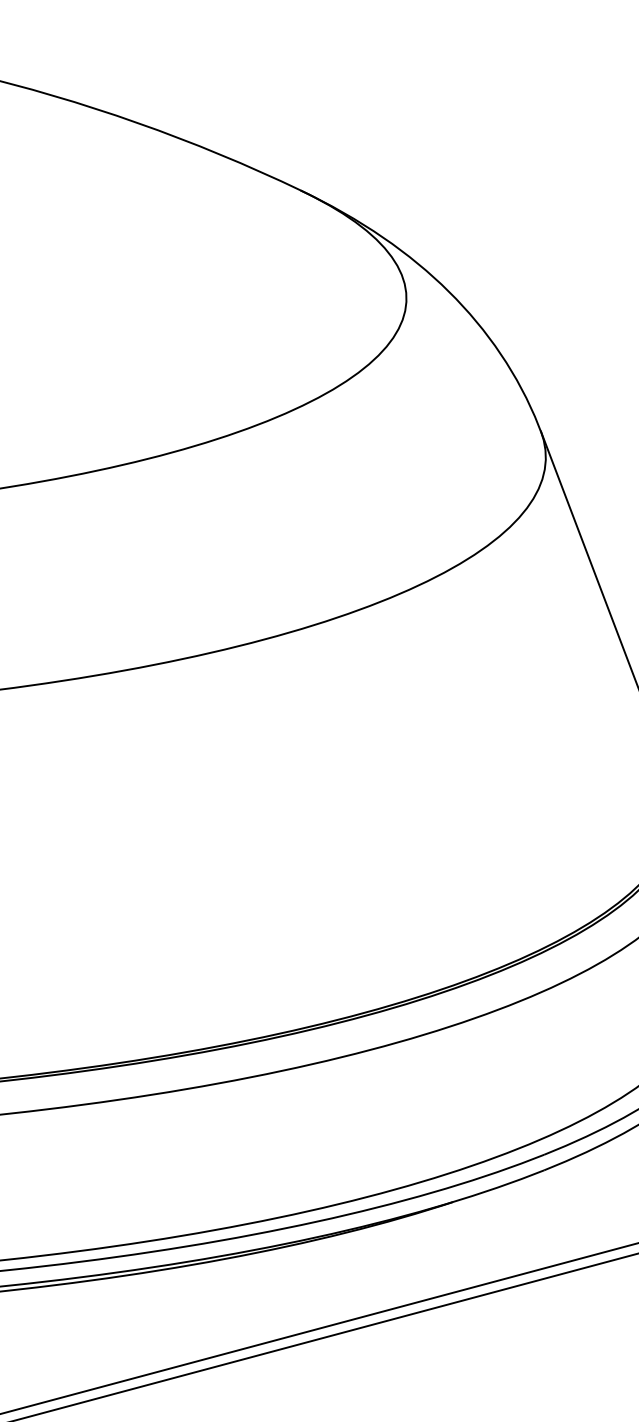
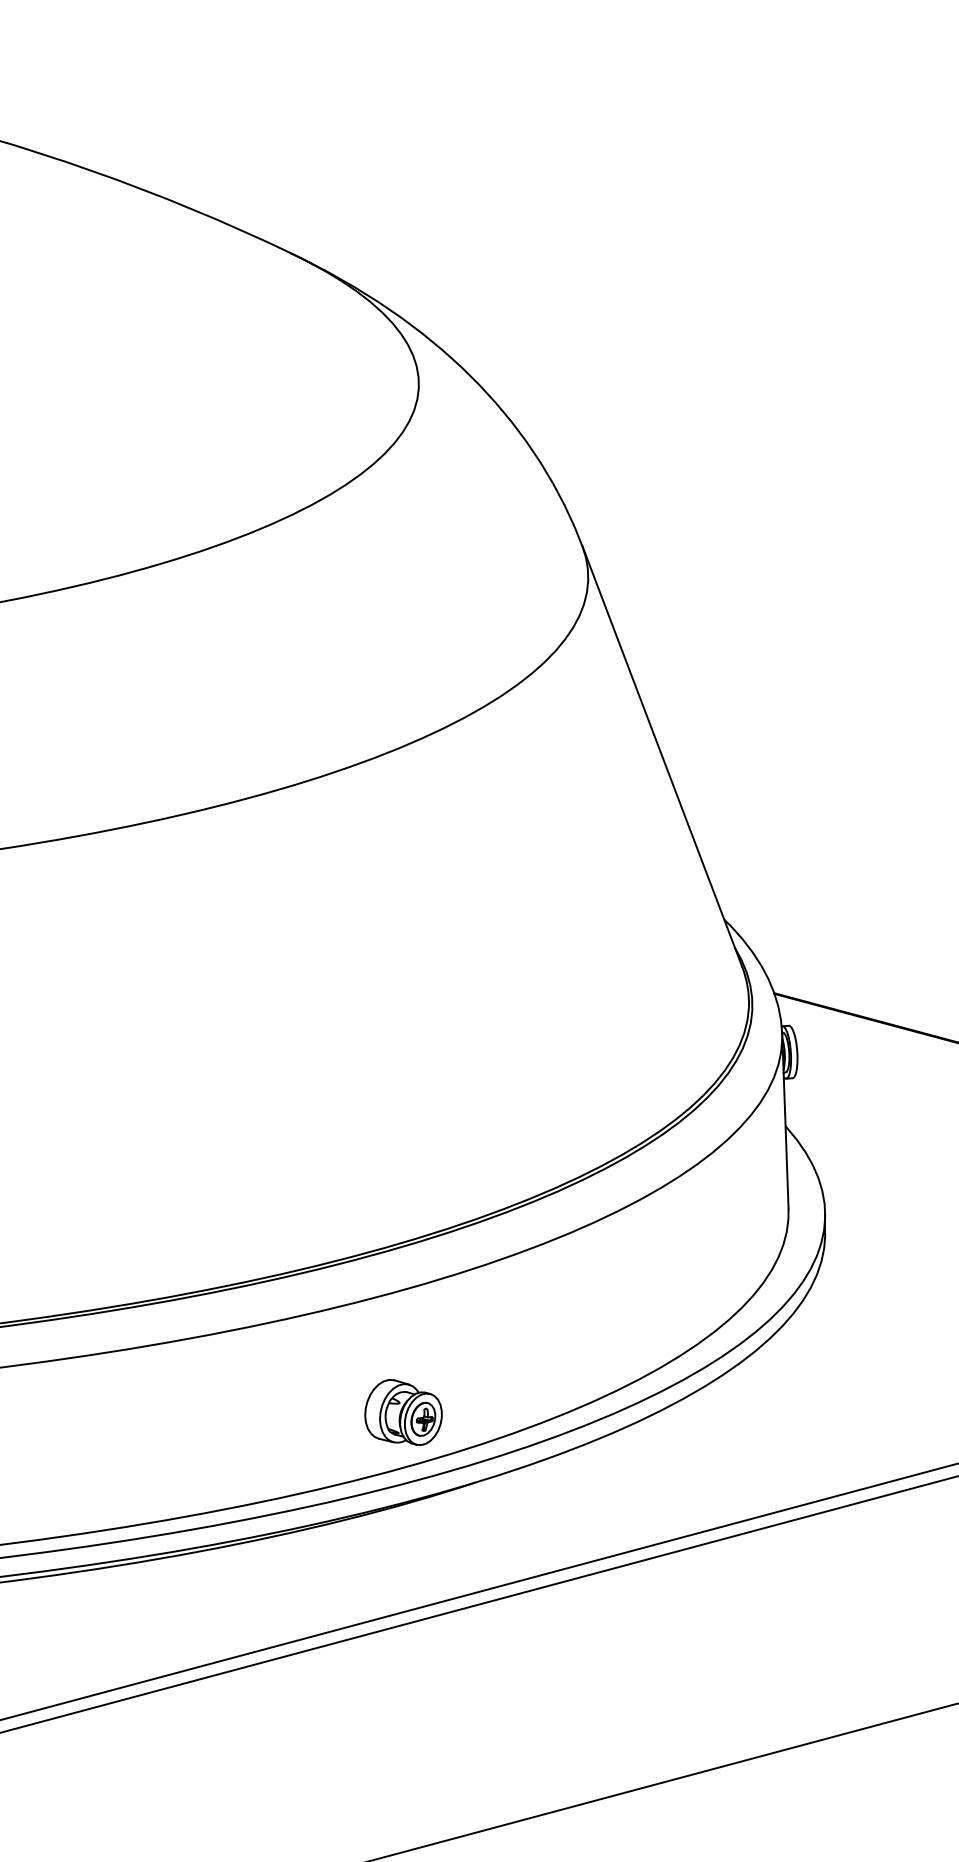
part: (393, 1144) -> (403, 1412), added

